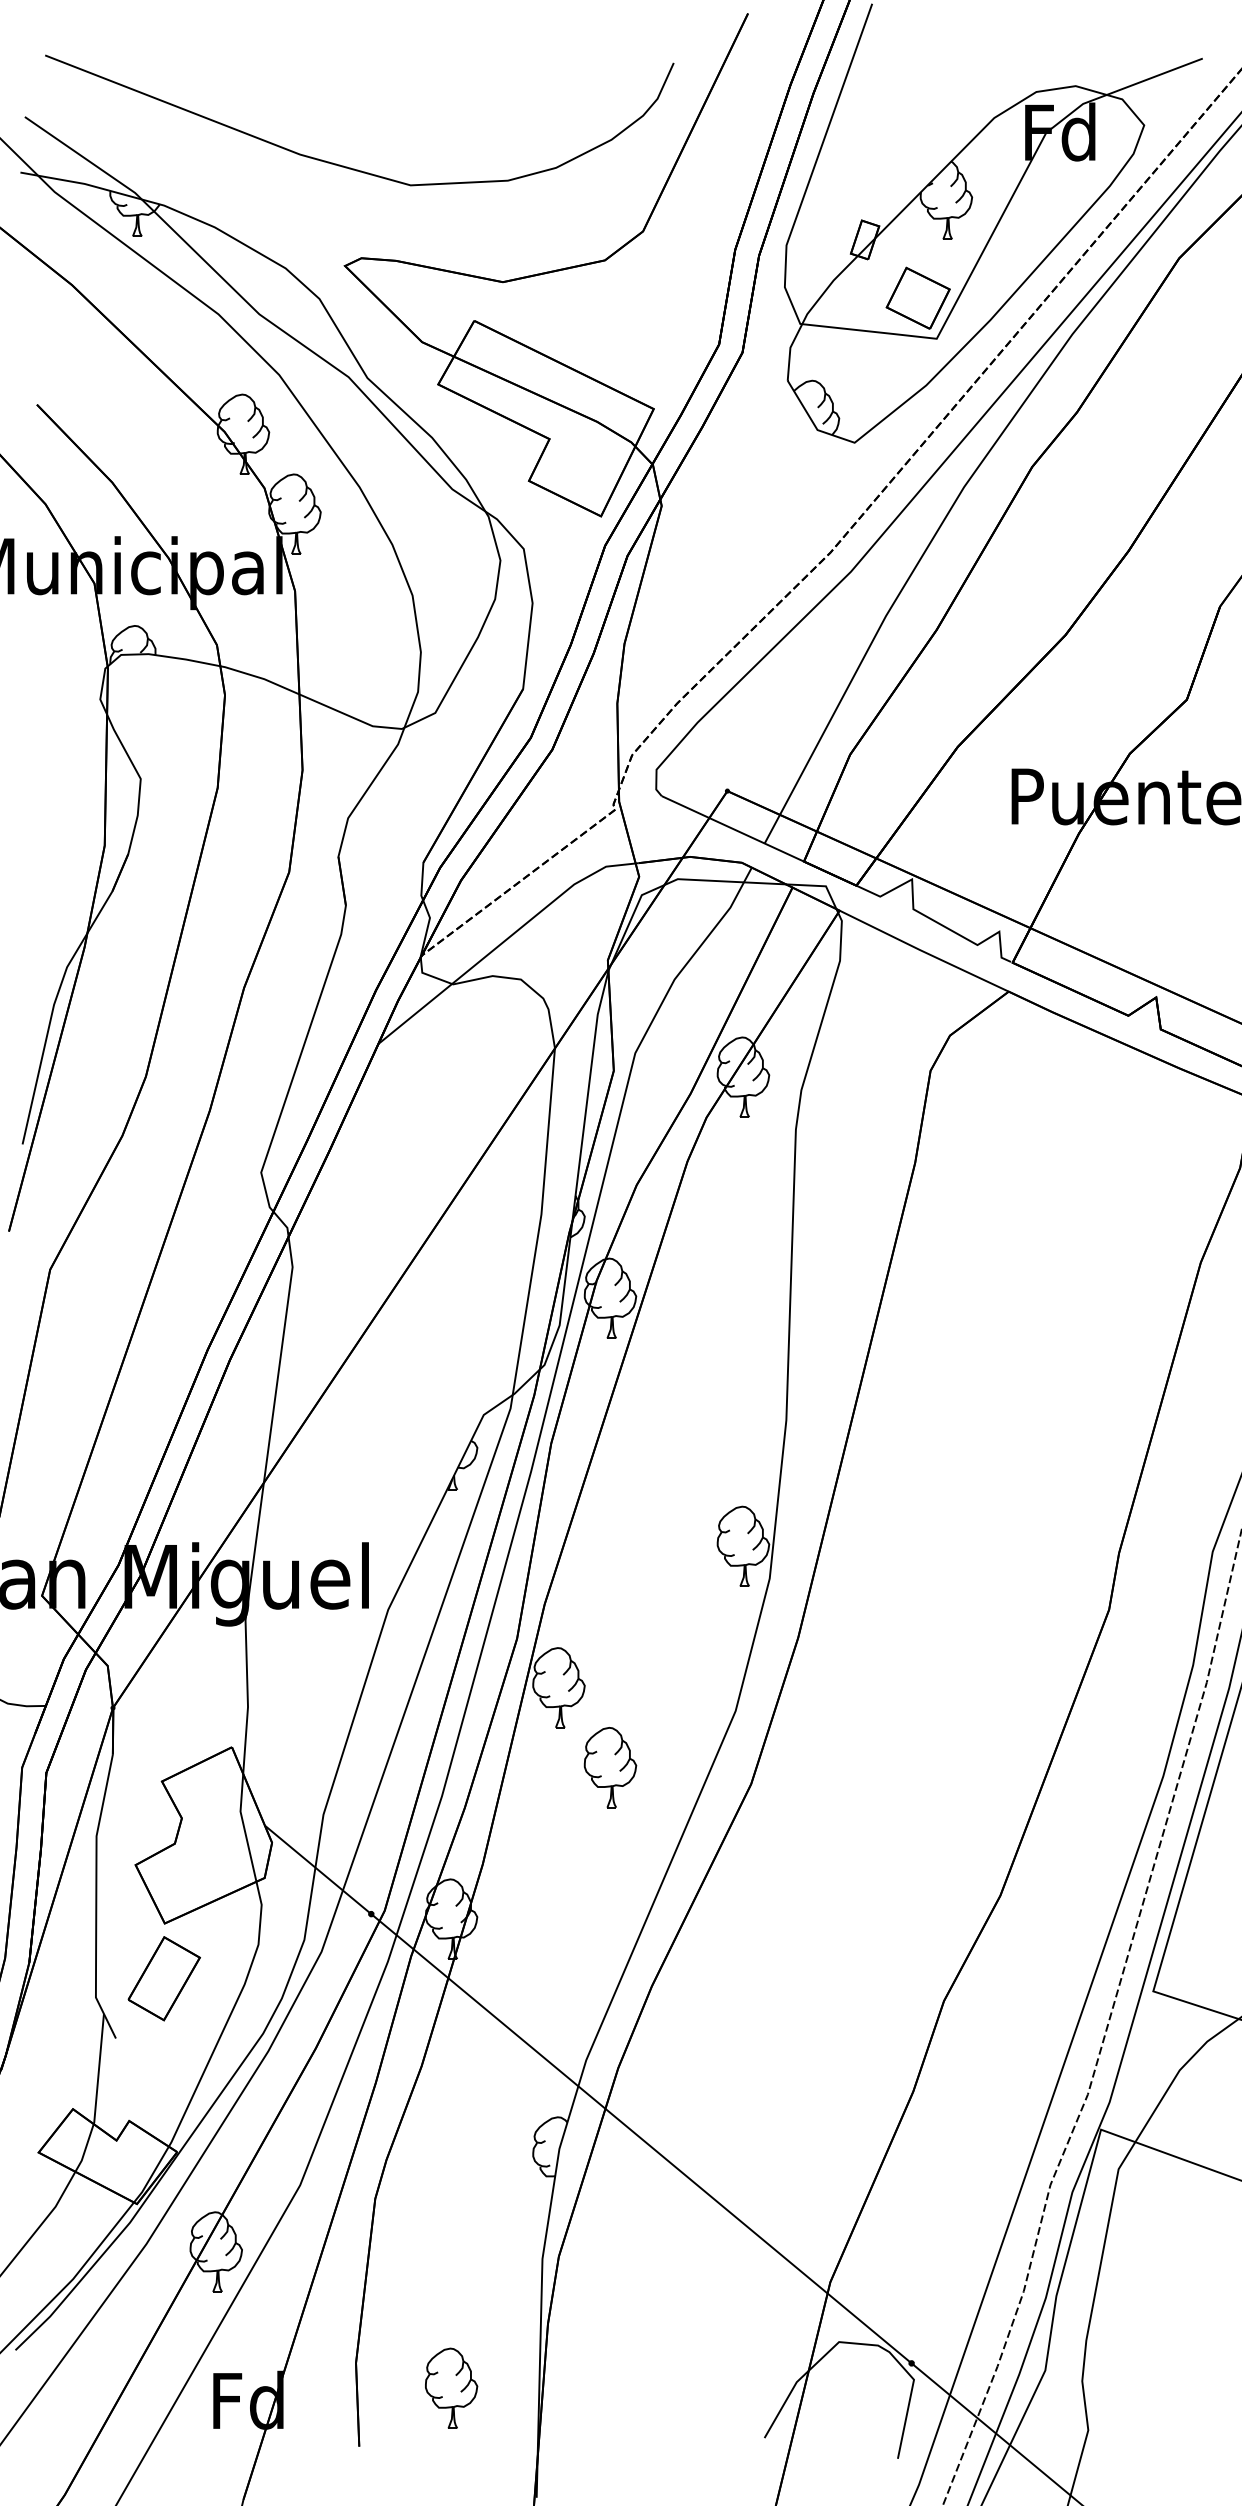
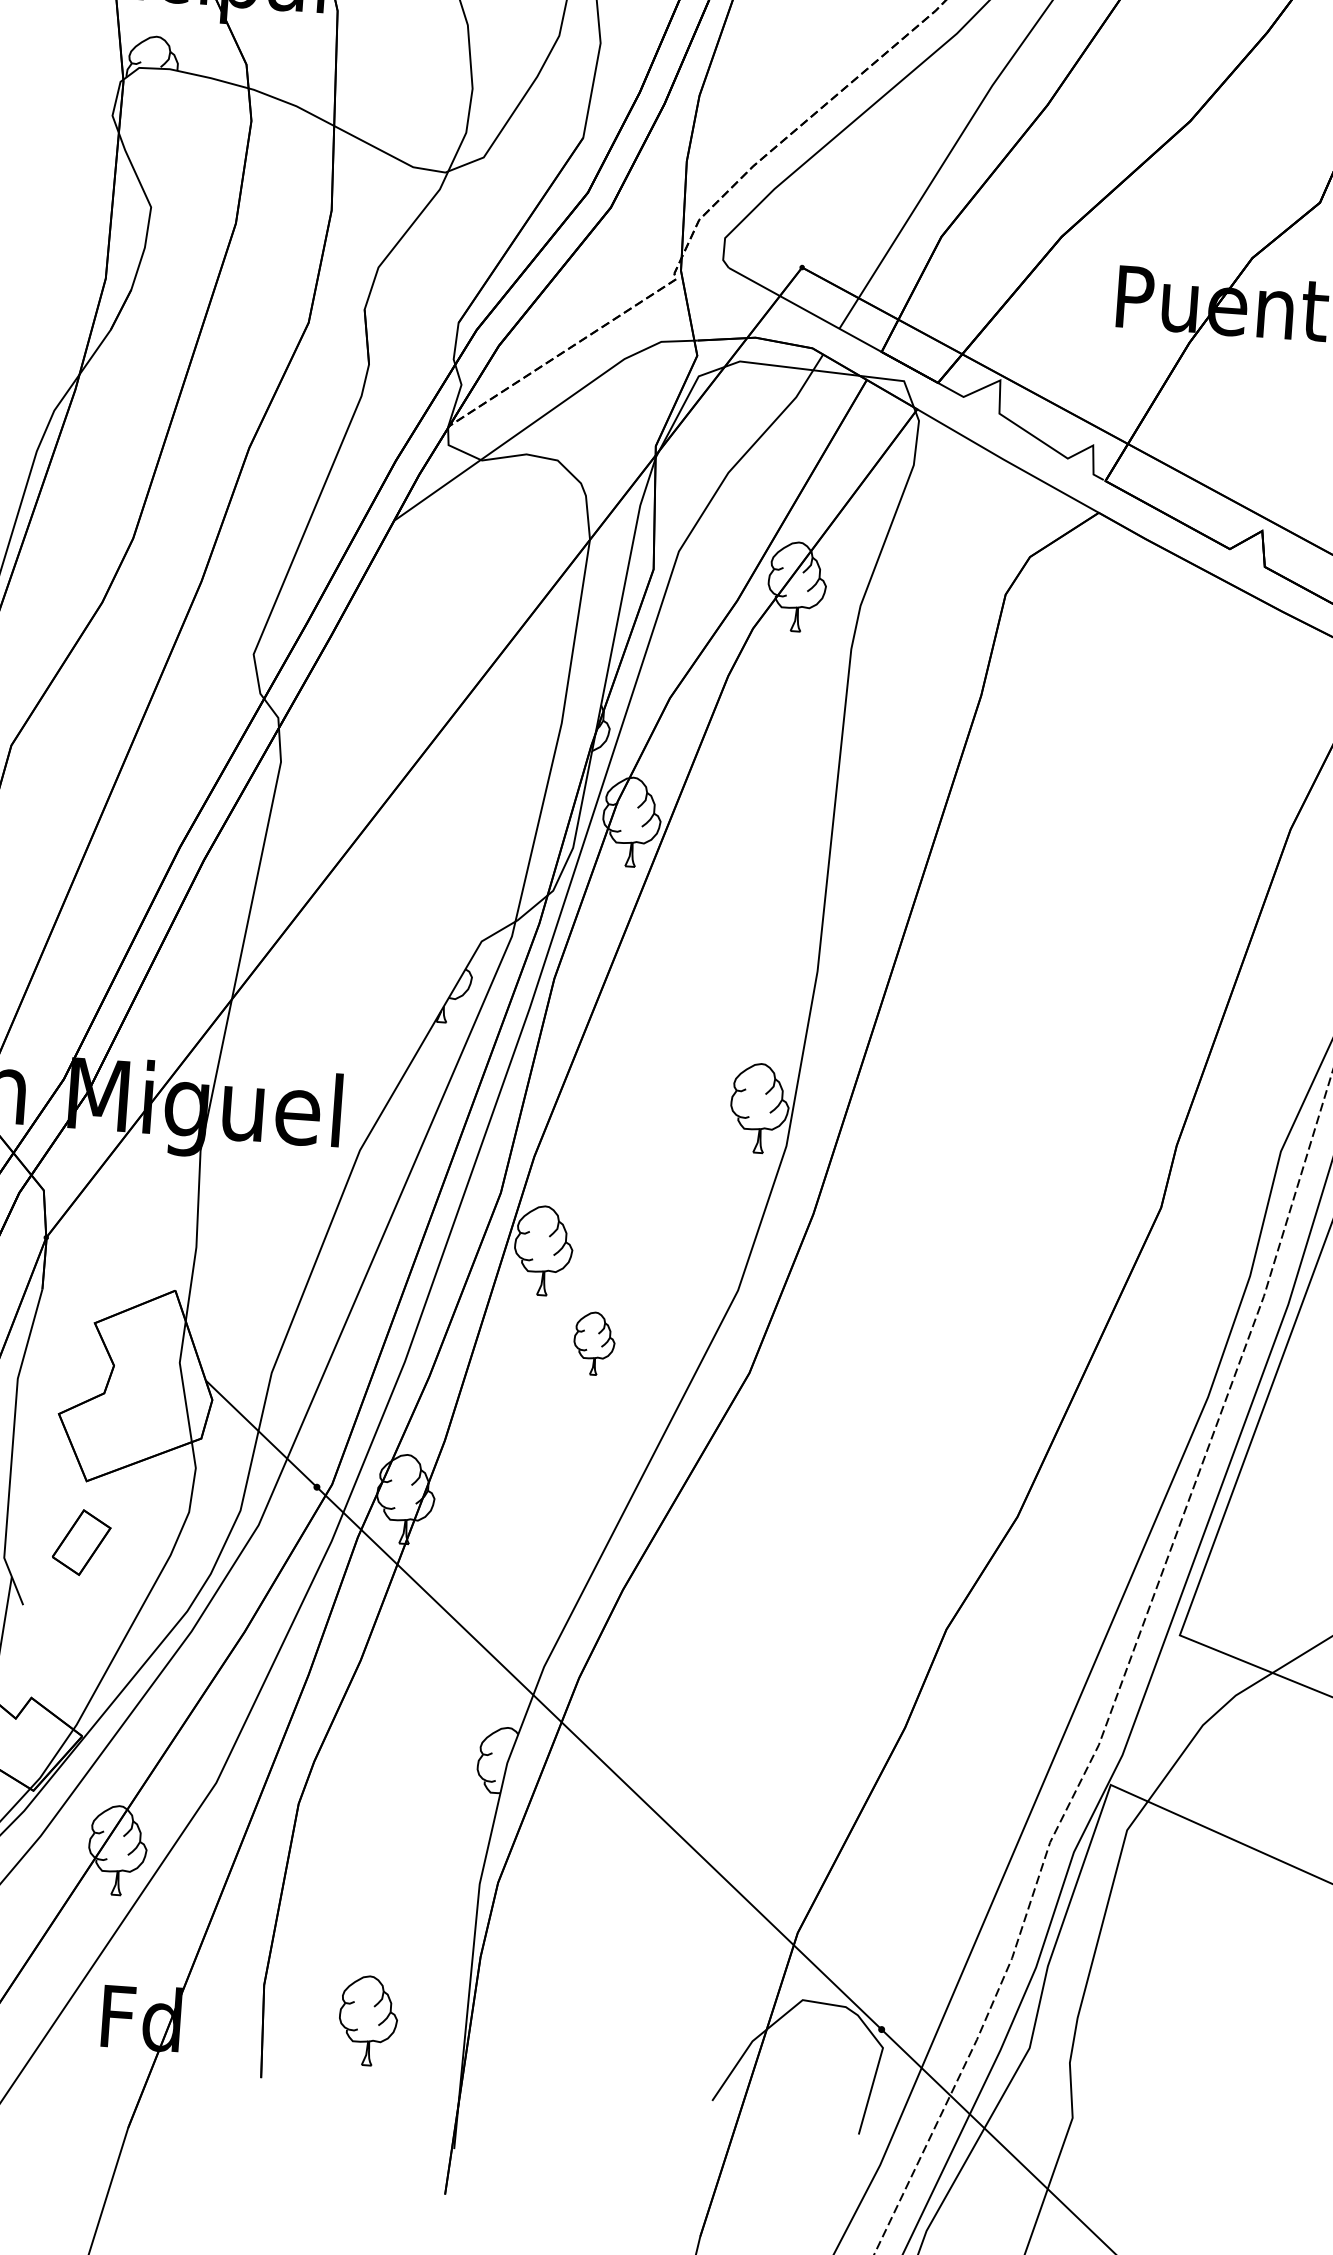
part: (610, 1767) -> (594, 1343), size x0.7
part: (163, 1978) -> (80, 1542), size x0.7

